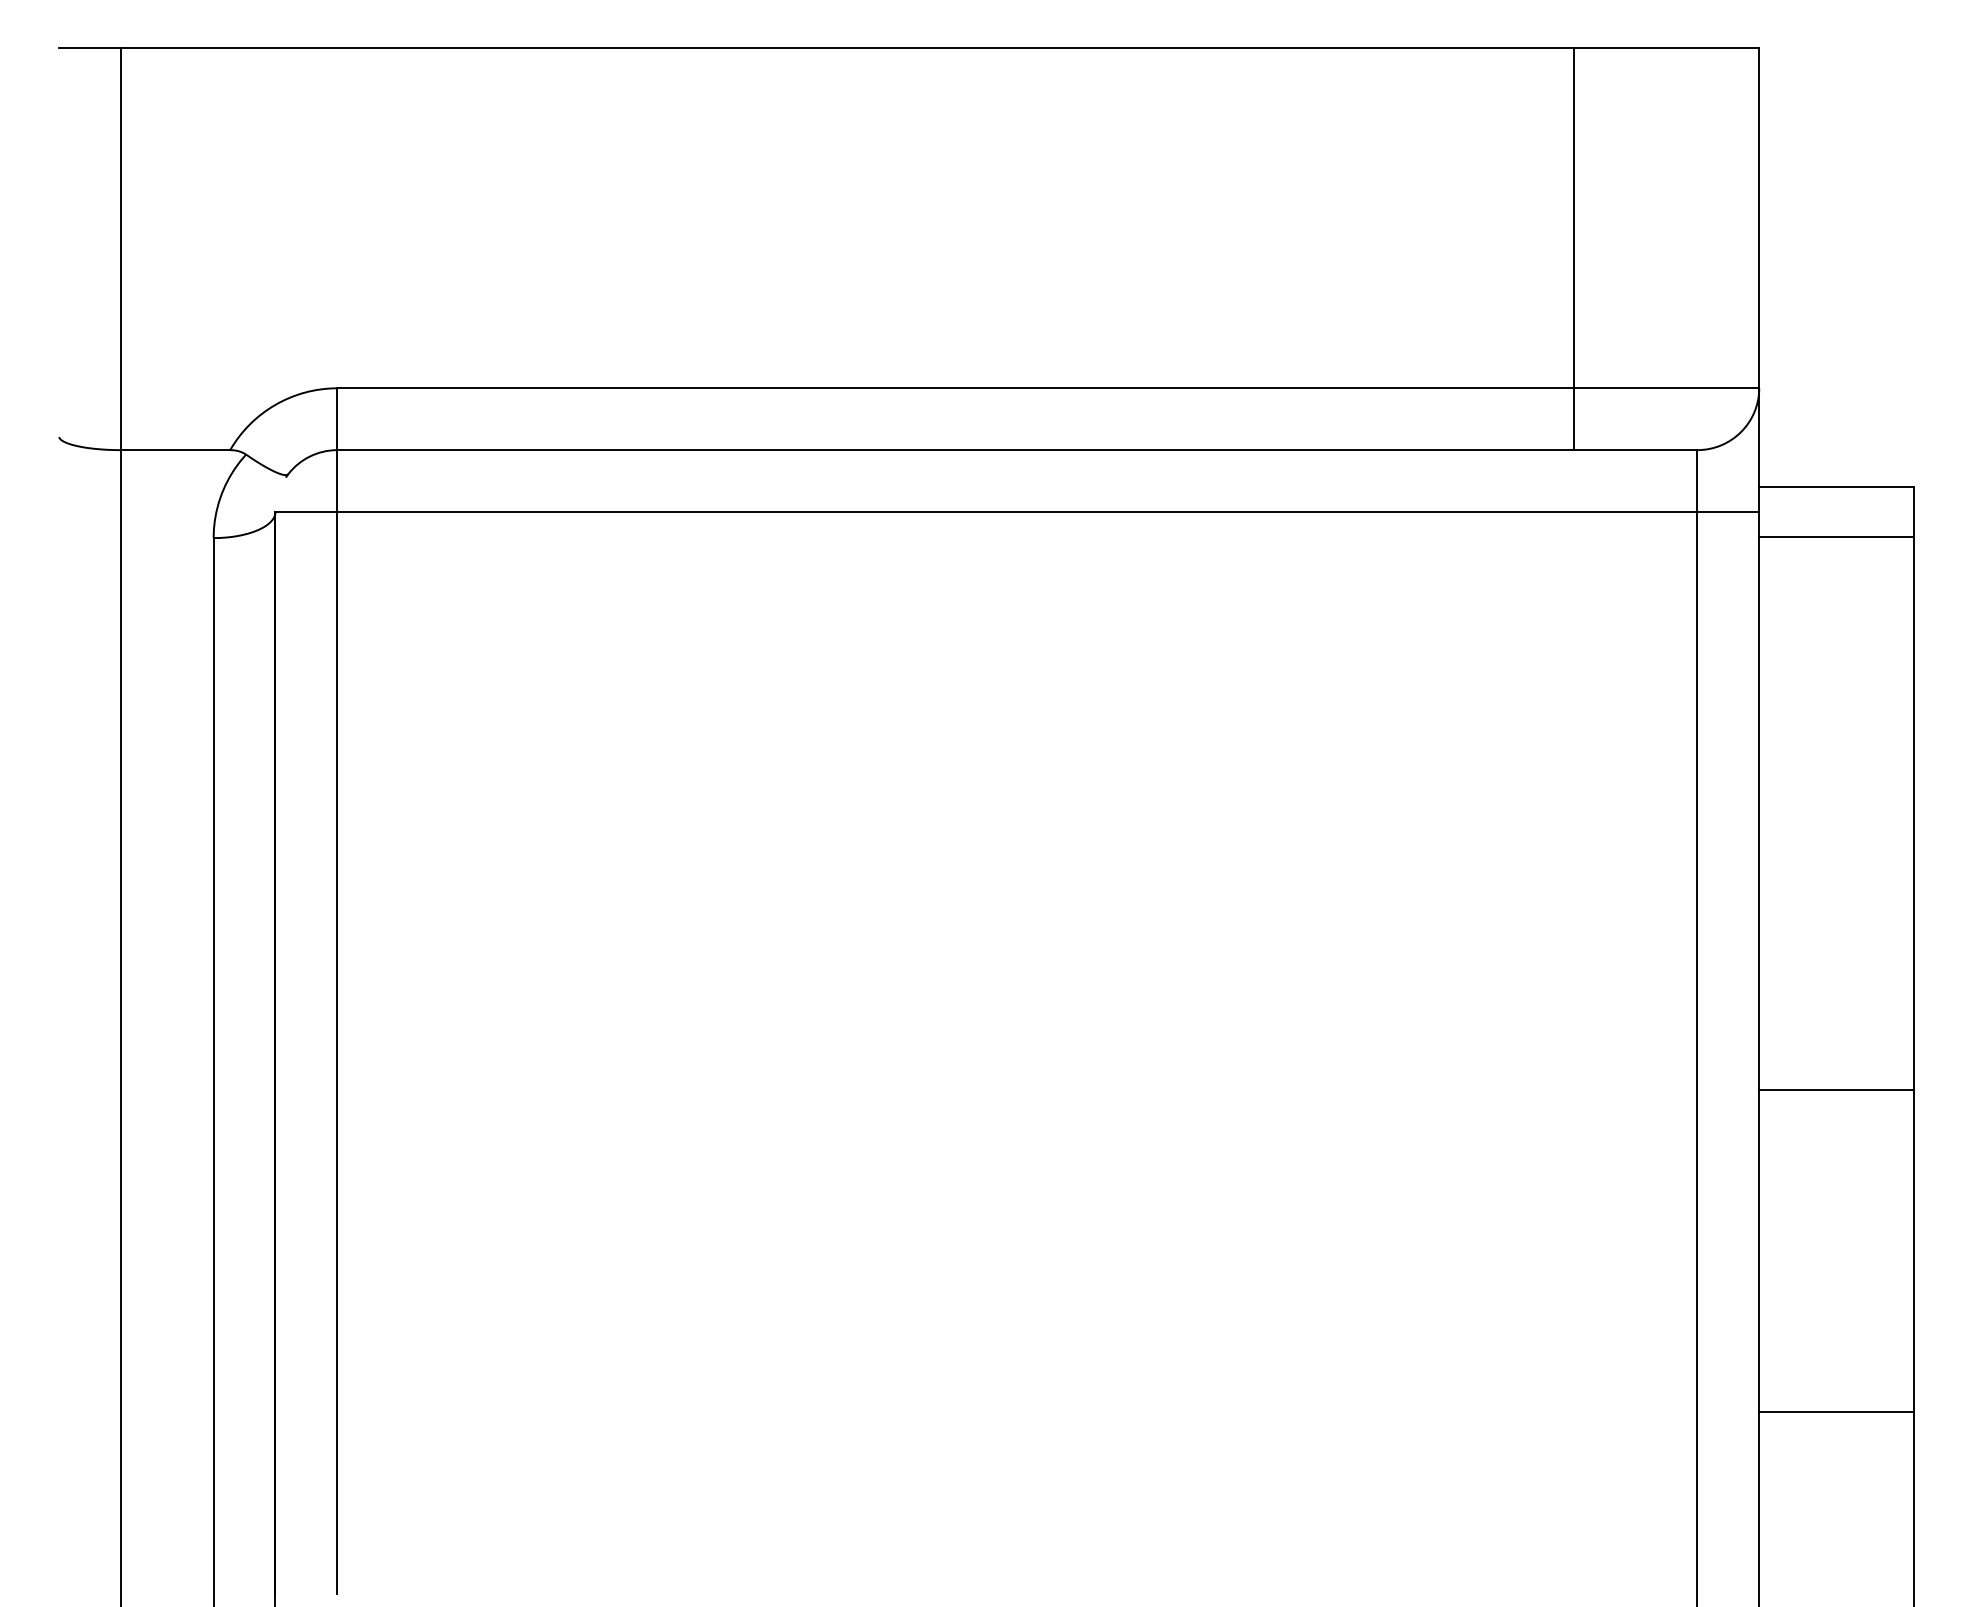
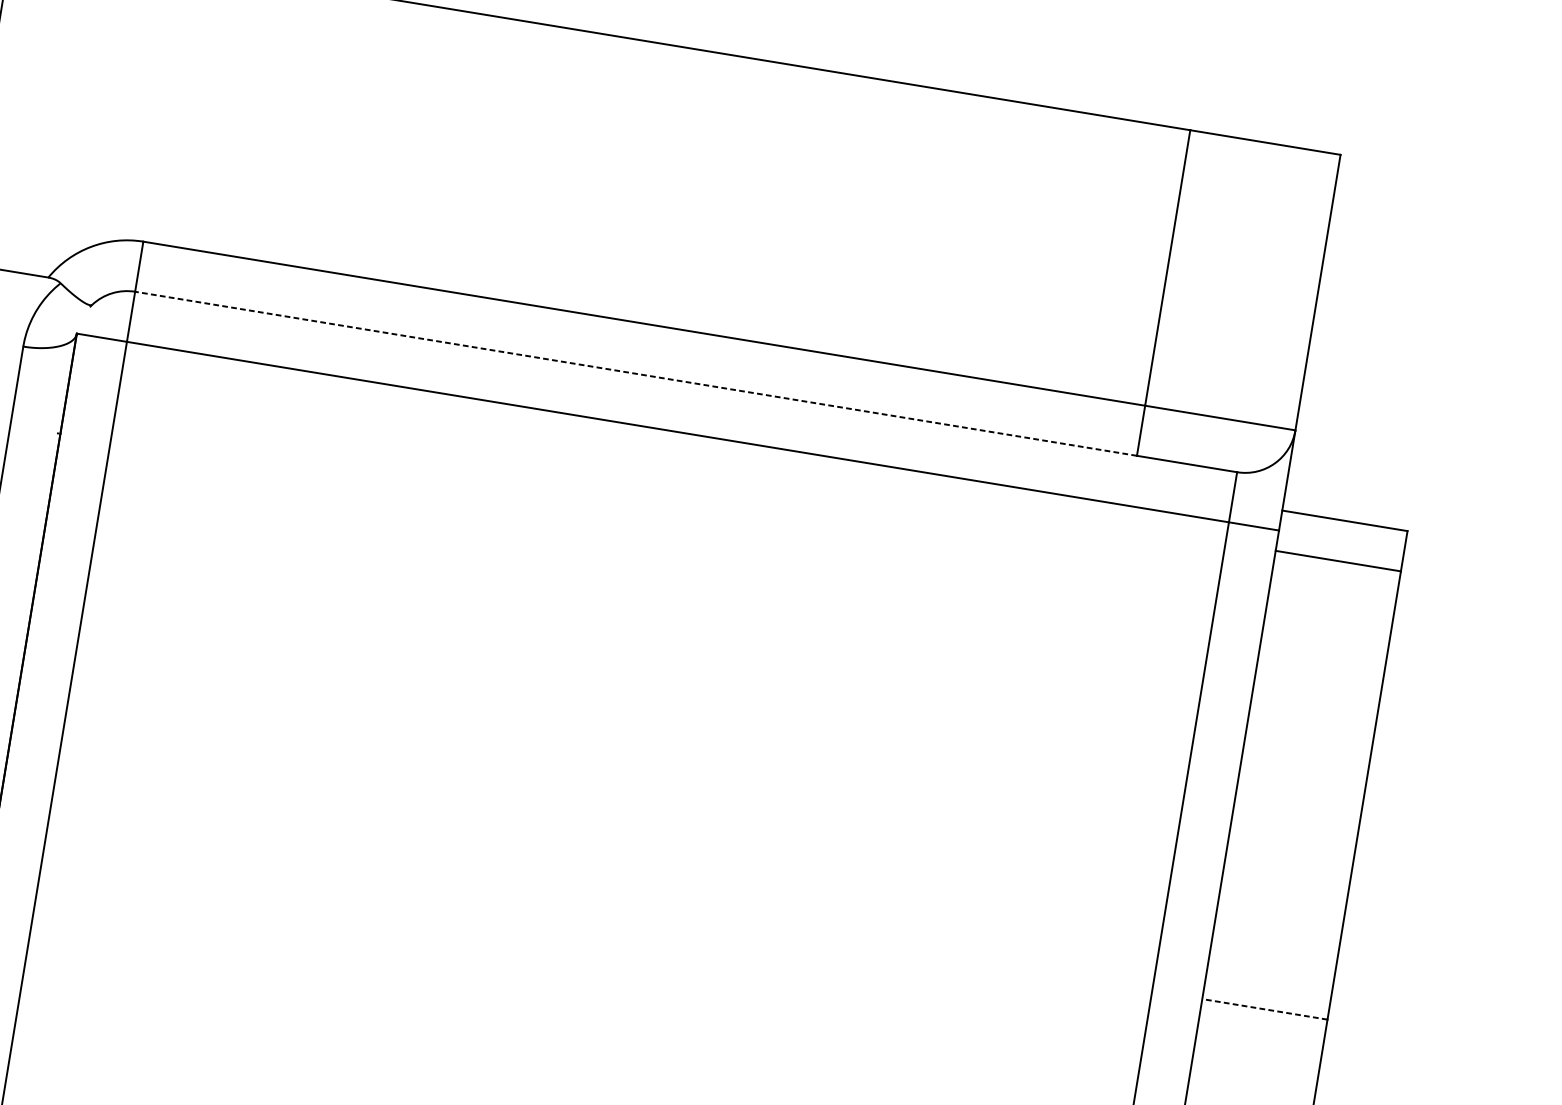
line: (955, 450) -> (635, 374), solid -> dashed
line: (1836, 1090) -> (1264, 1009), solid -> dashed

